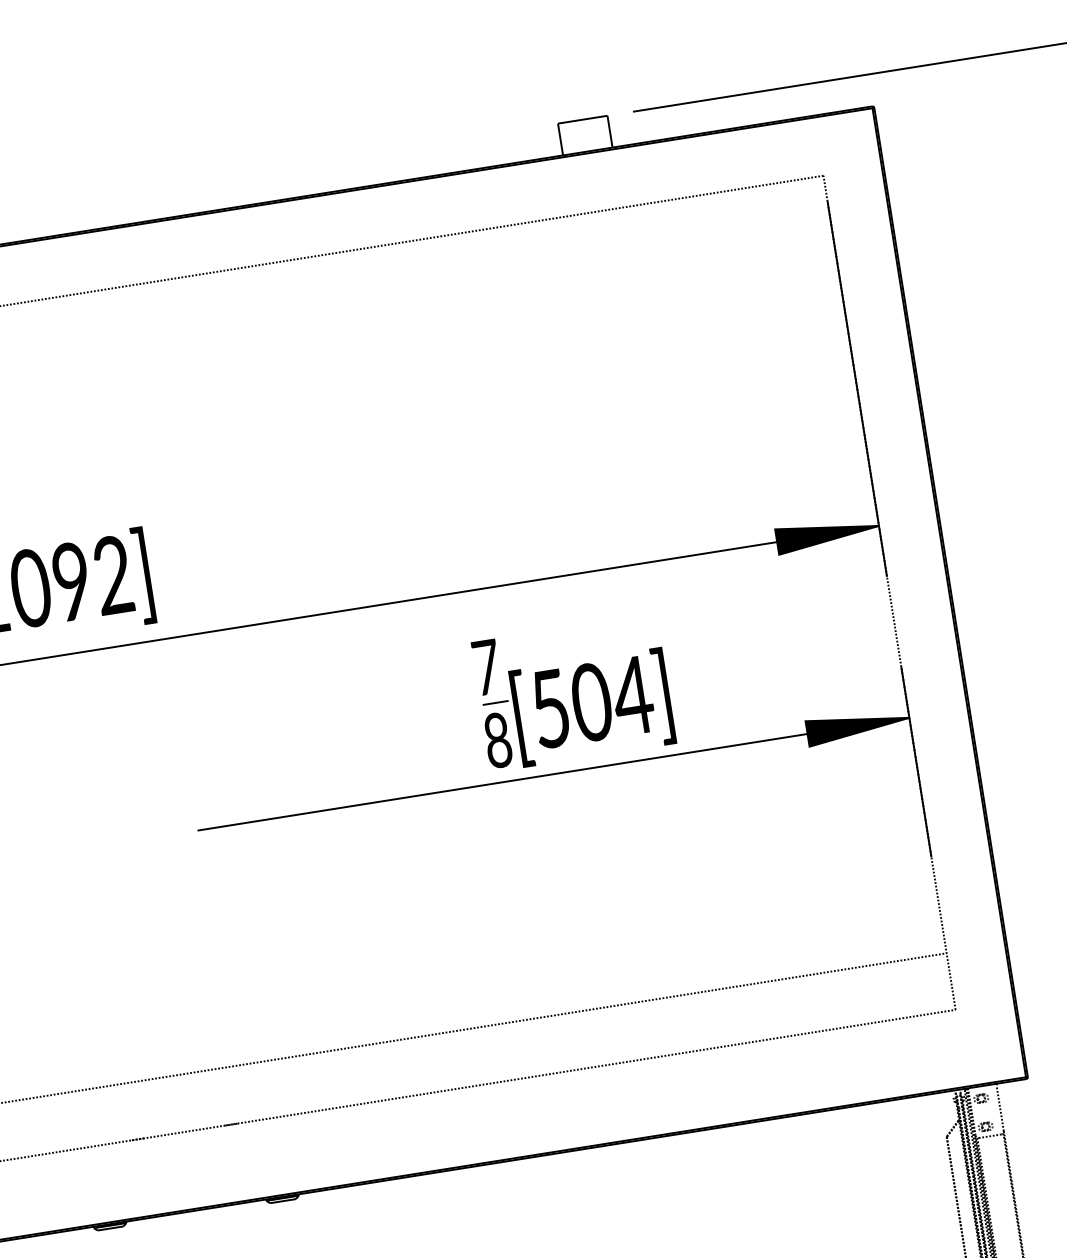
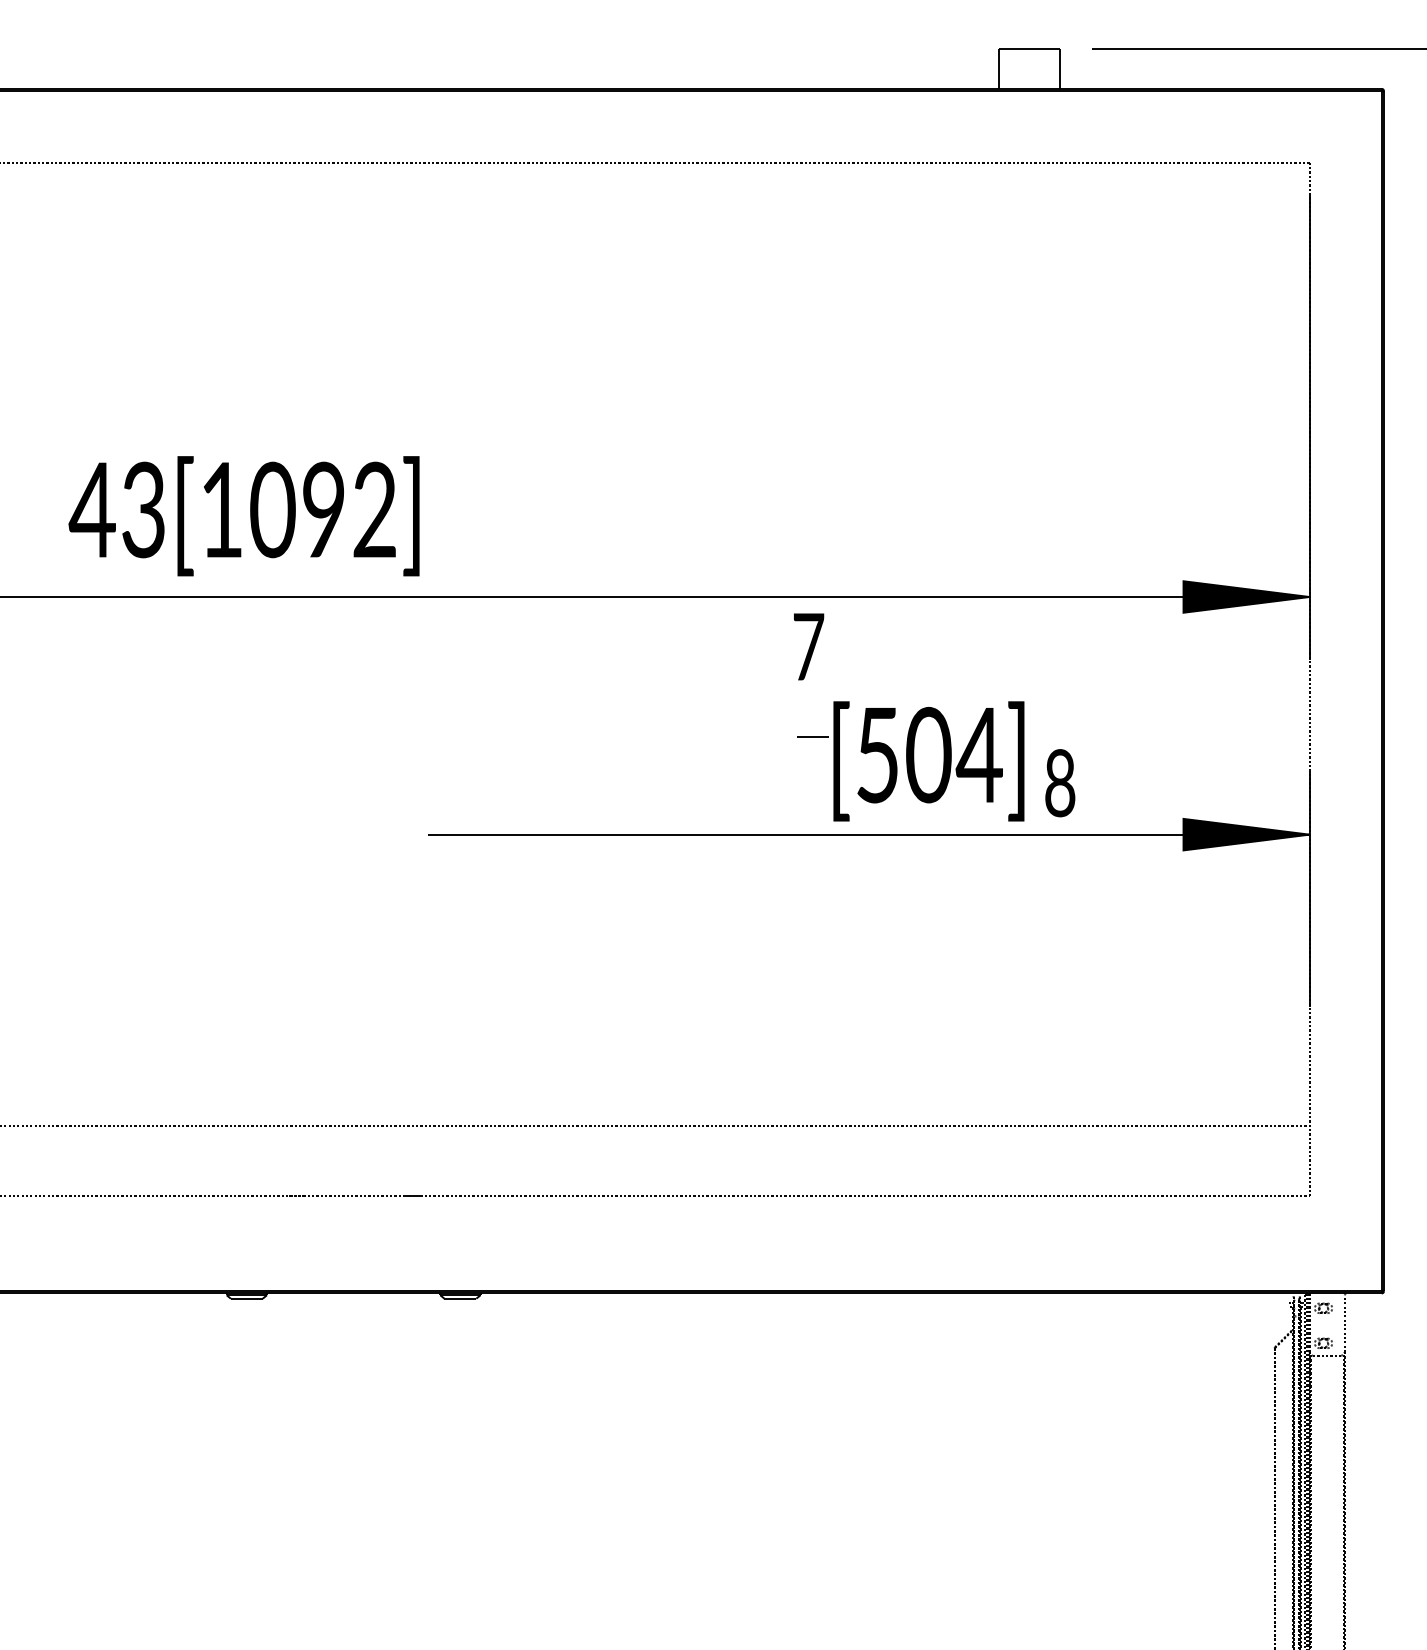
text: (487, 667) -> (809, 646), moved
text: (498, 740) -> (1060, 783), moved

